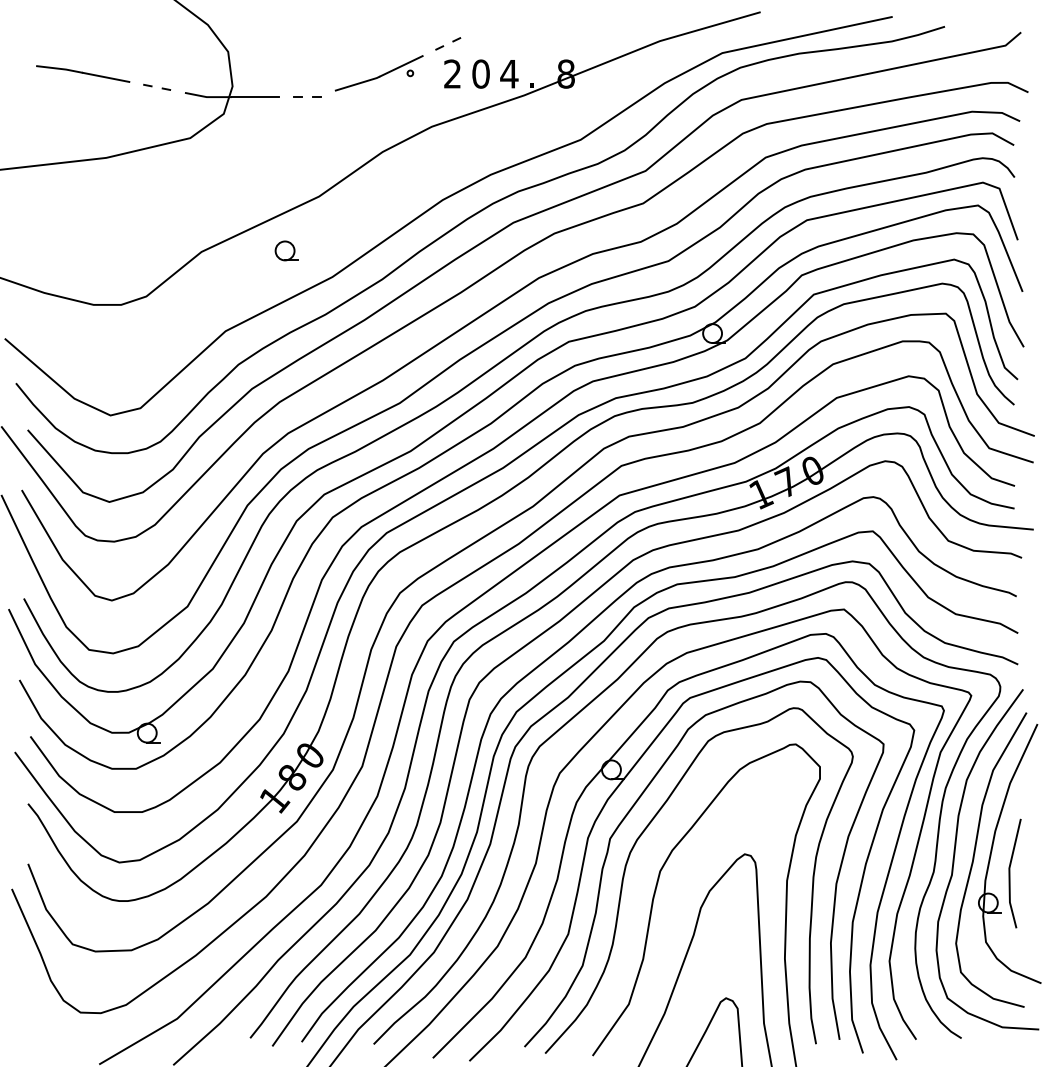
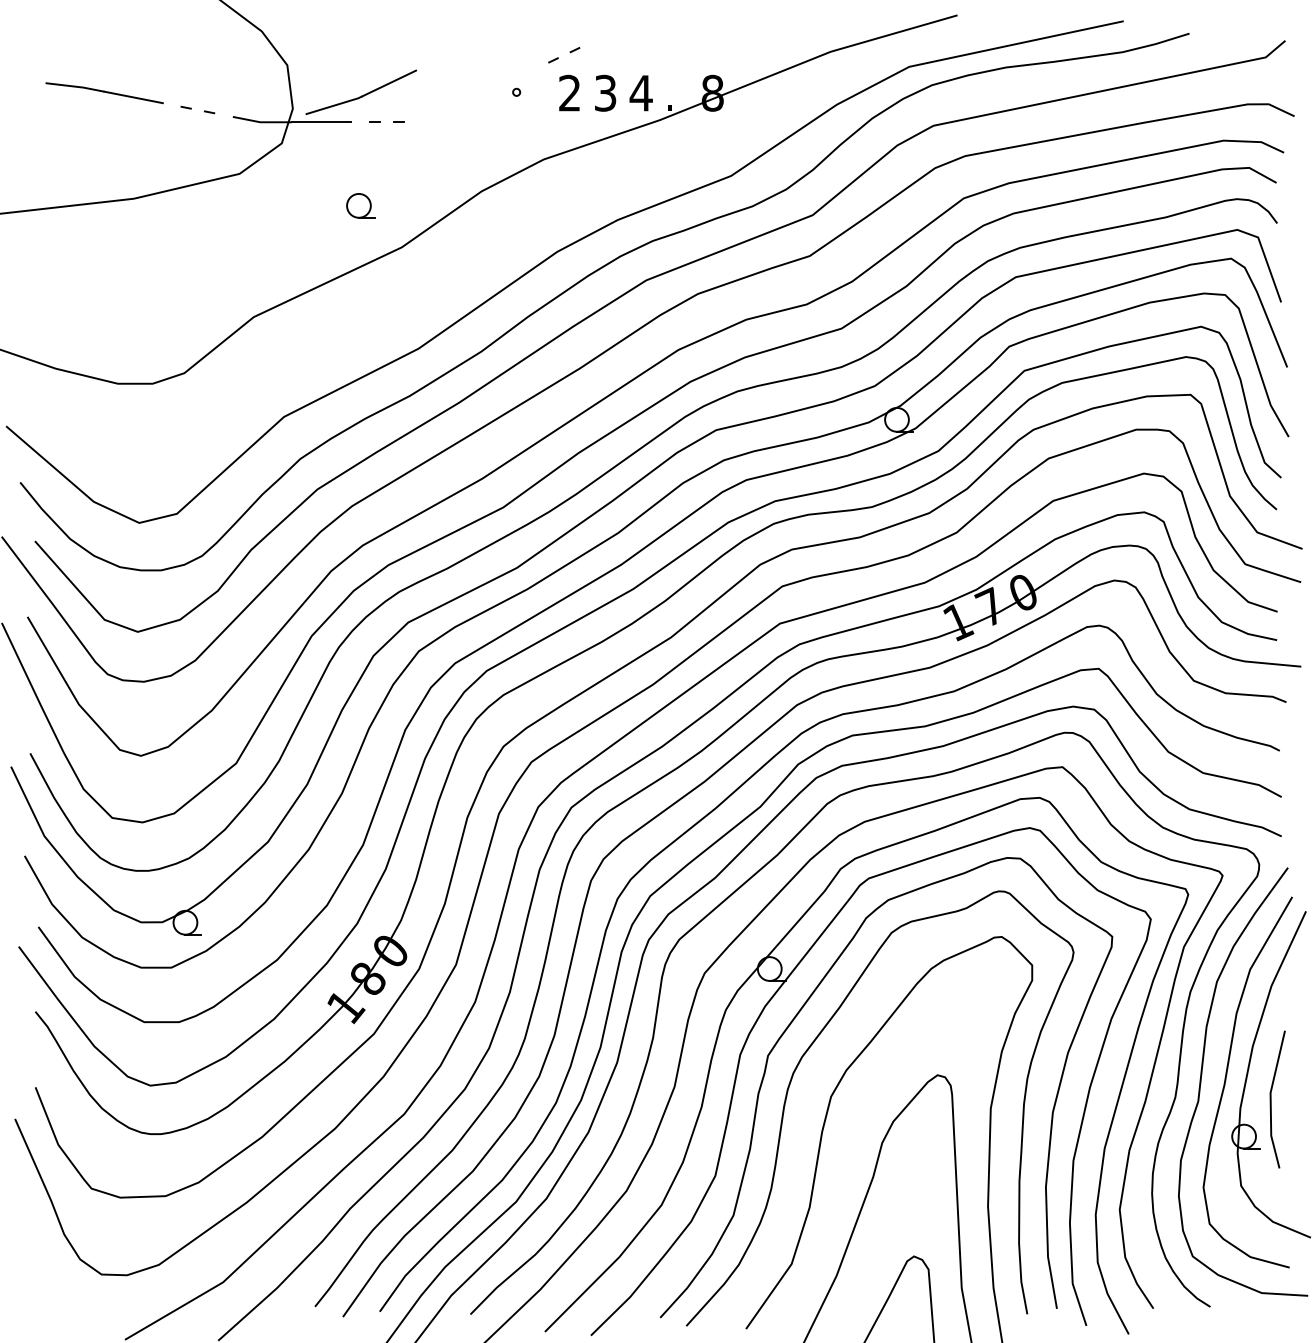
part: (378, 72) -> (360, 91), moved
text: (480, 73) -> (605, 92), 0 -> 3
part: (286, 250) -> (360, 205), moved

